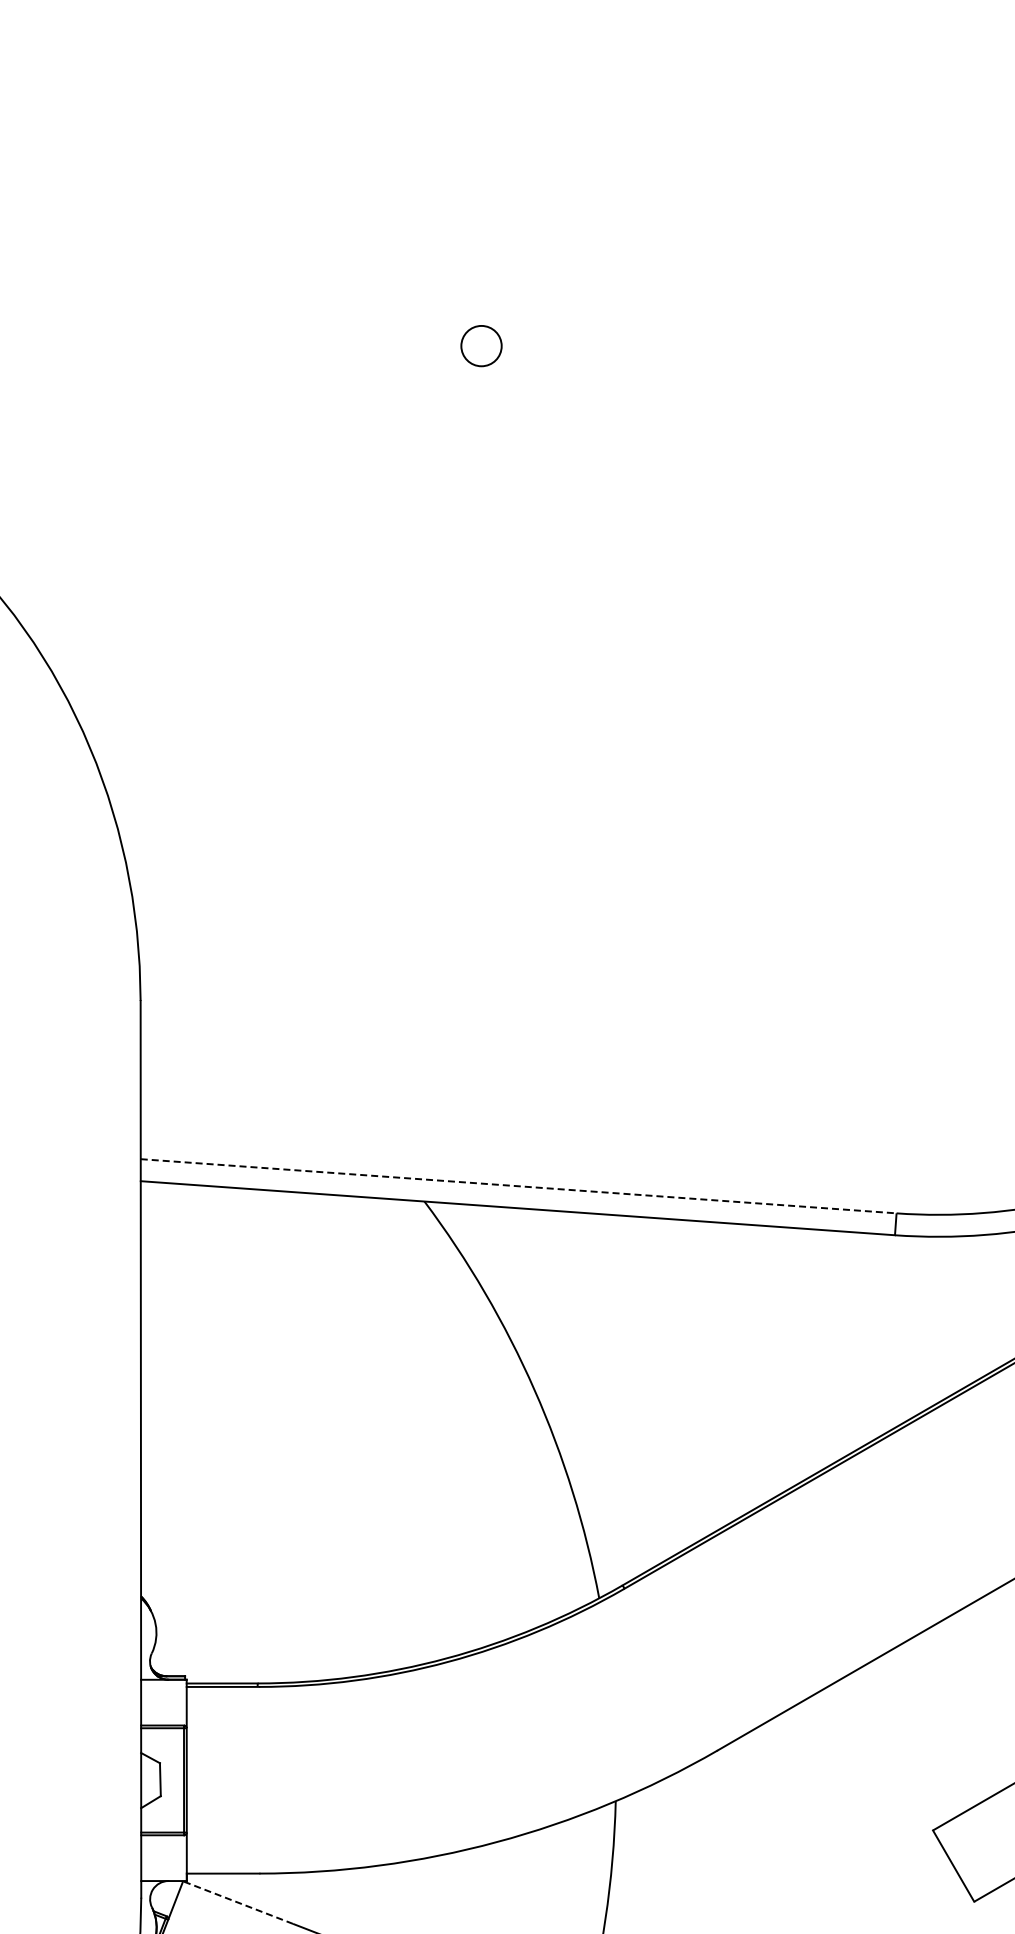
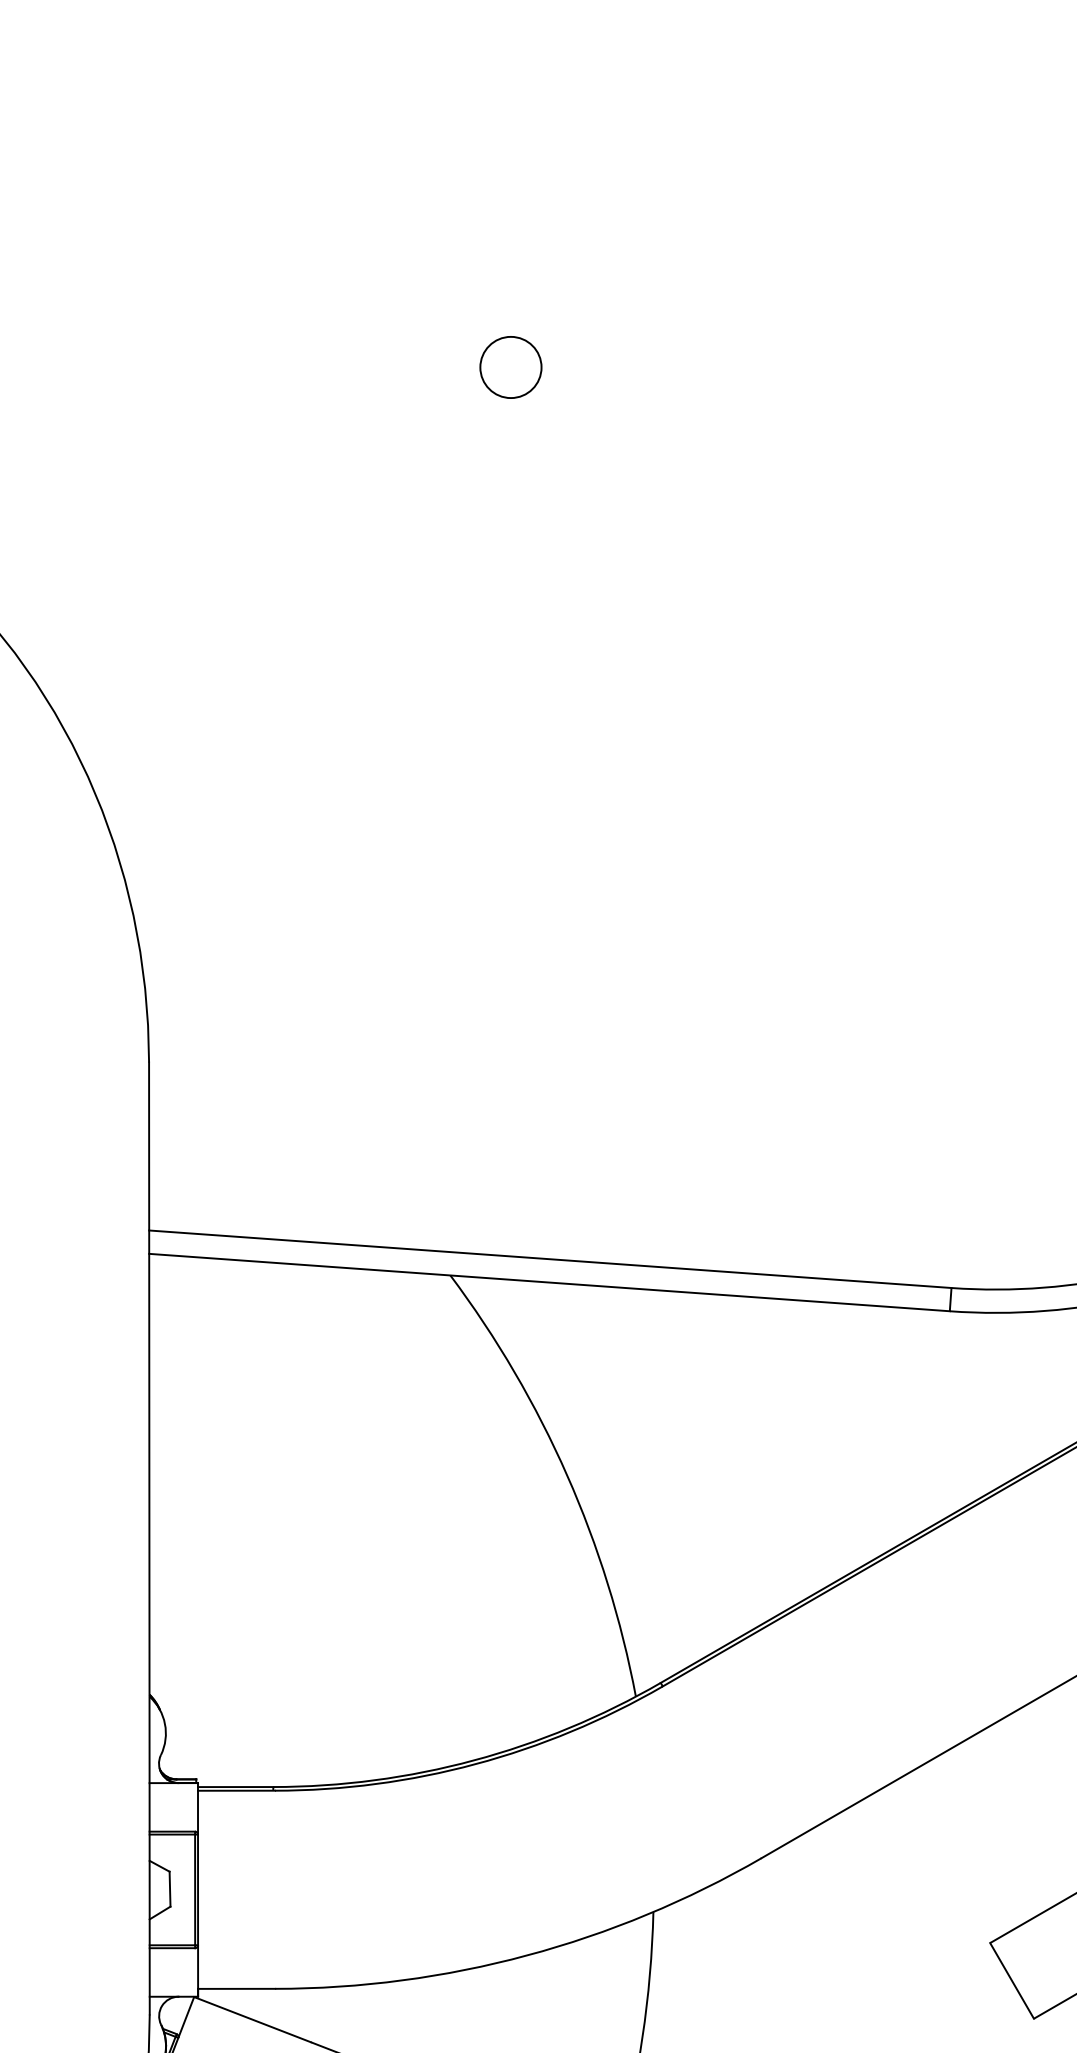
circle: (481, 345) -> (510, 366), size x1.43
line: (518, 1186) -> (550, 1259), dashed -> solid
line: (238, 1902) -> (252, 2019), dashed -> solid

